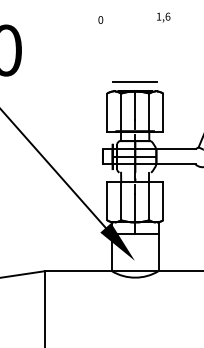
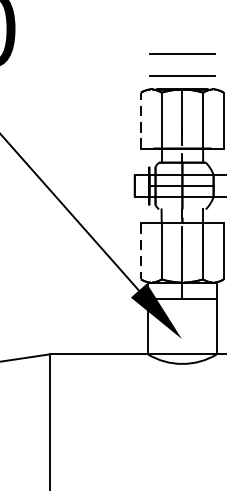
line: (134, 66) -> (181, 52), added
line: (107, 112) -> (141, 120), solid -> dashed
line: (107, 201) -> (141, 251), solid -> dashed

